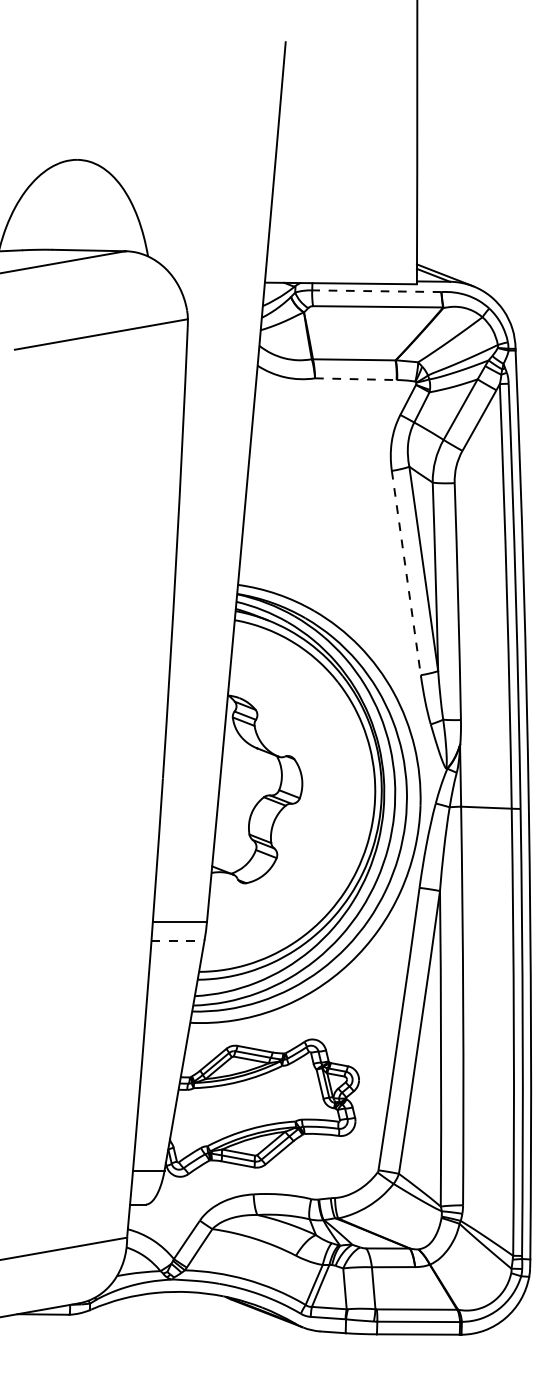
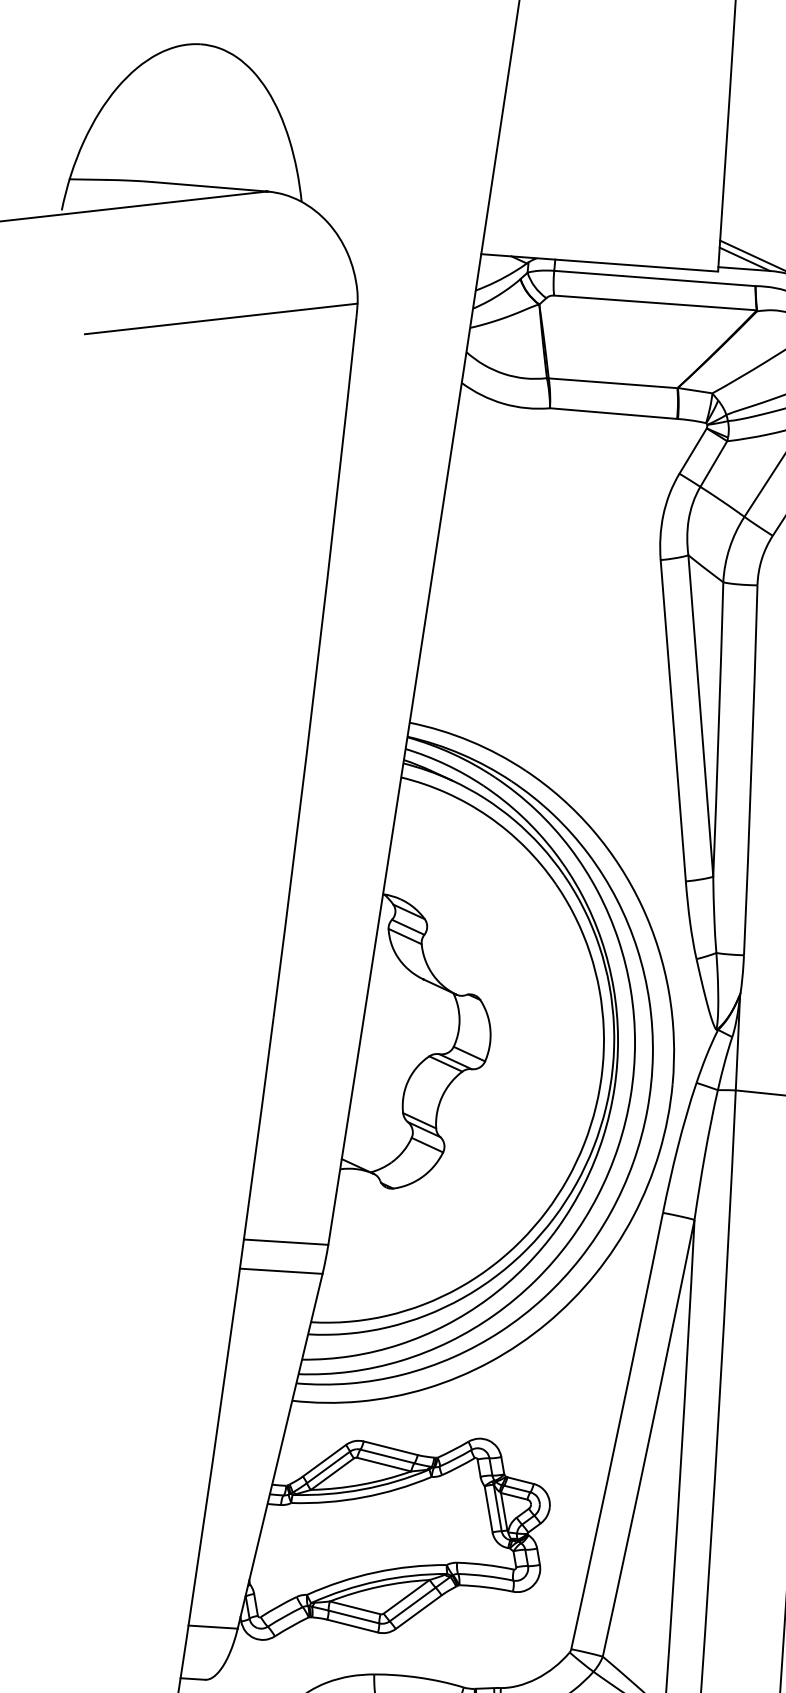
line: (376, 291) -> (654, 278), dashed -> solid
line: (355, 379) -> (612, 414), dashed -> solid
line: (406, 573) -> (673, 721), dashed -> solid
line: (178, 940) -> (282, 1271), dashed -> solid

